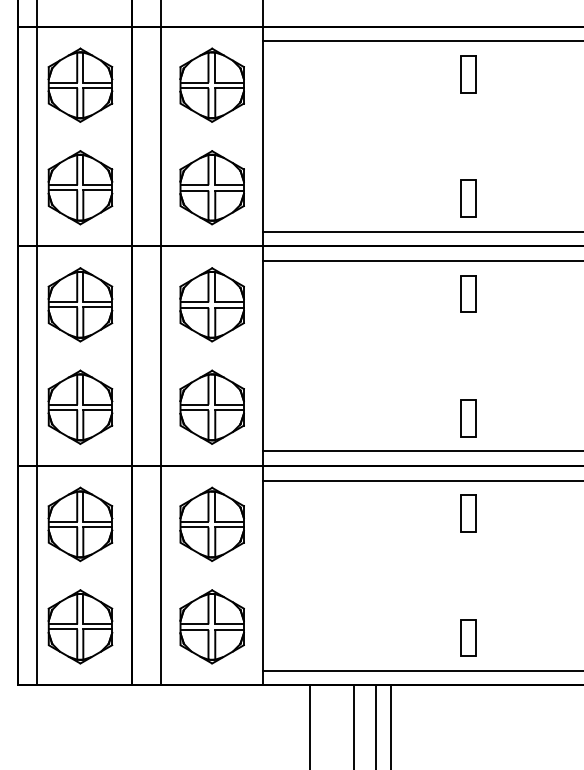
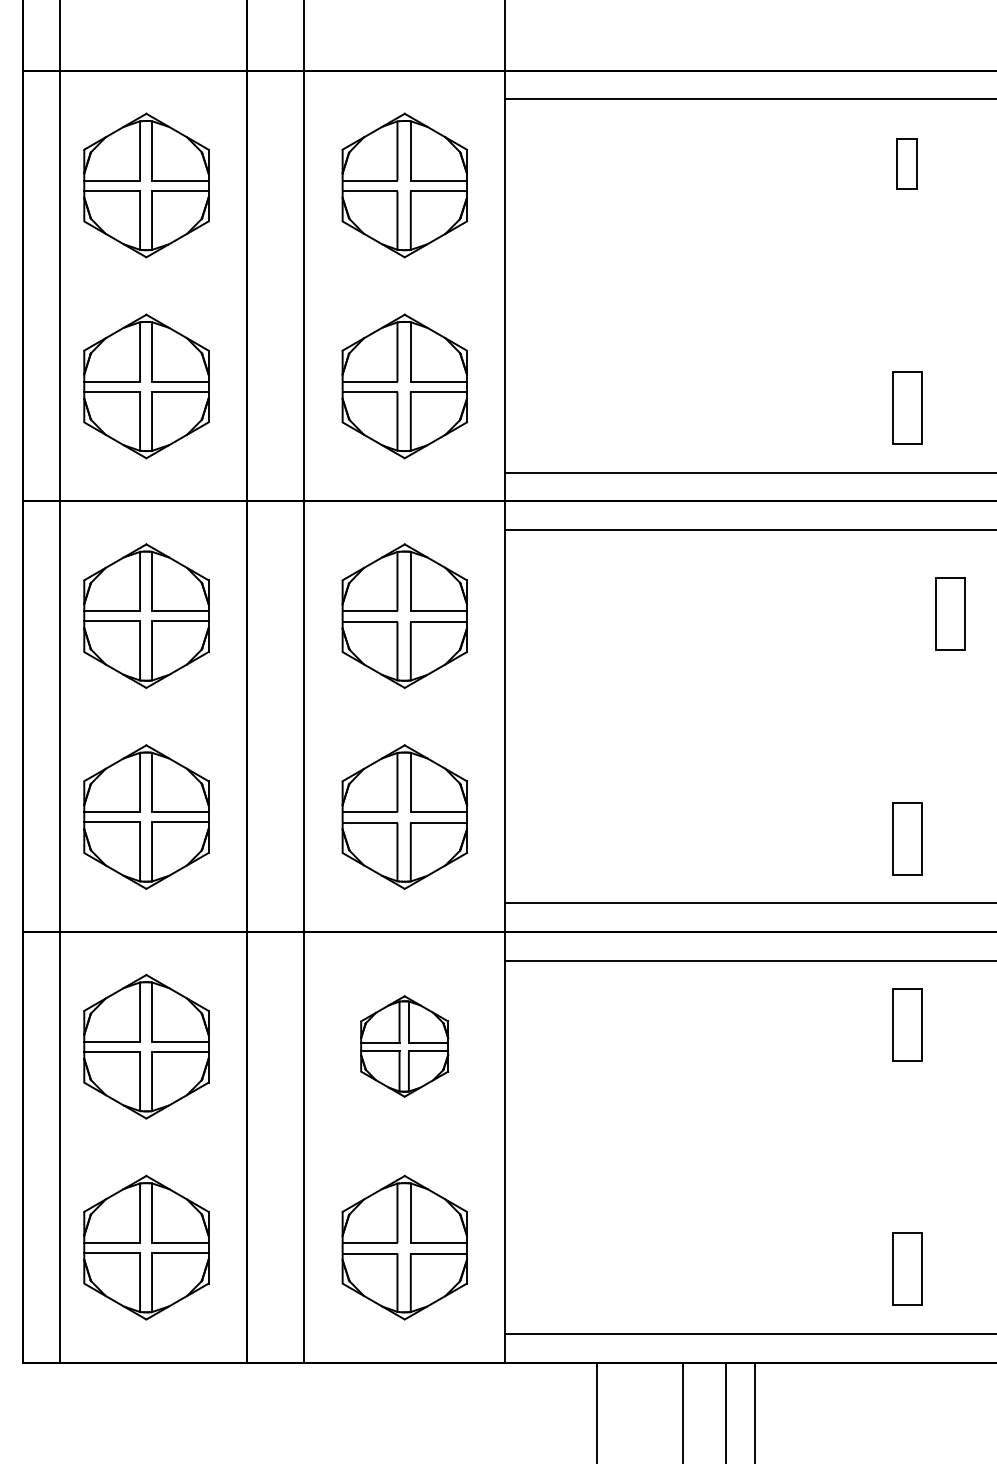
part: (468, 74) -> (907, 164), size x0.7
part: (468, 293) -> (950, 613), moved
part: (211, 523) -> (403, 1044), size x0.7

